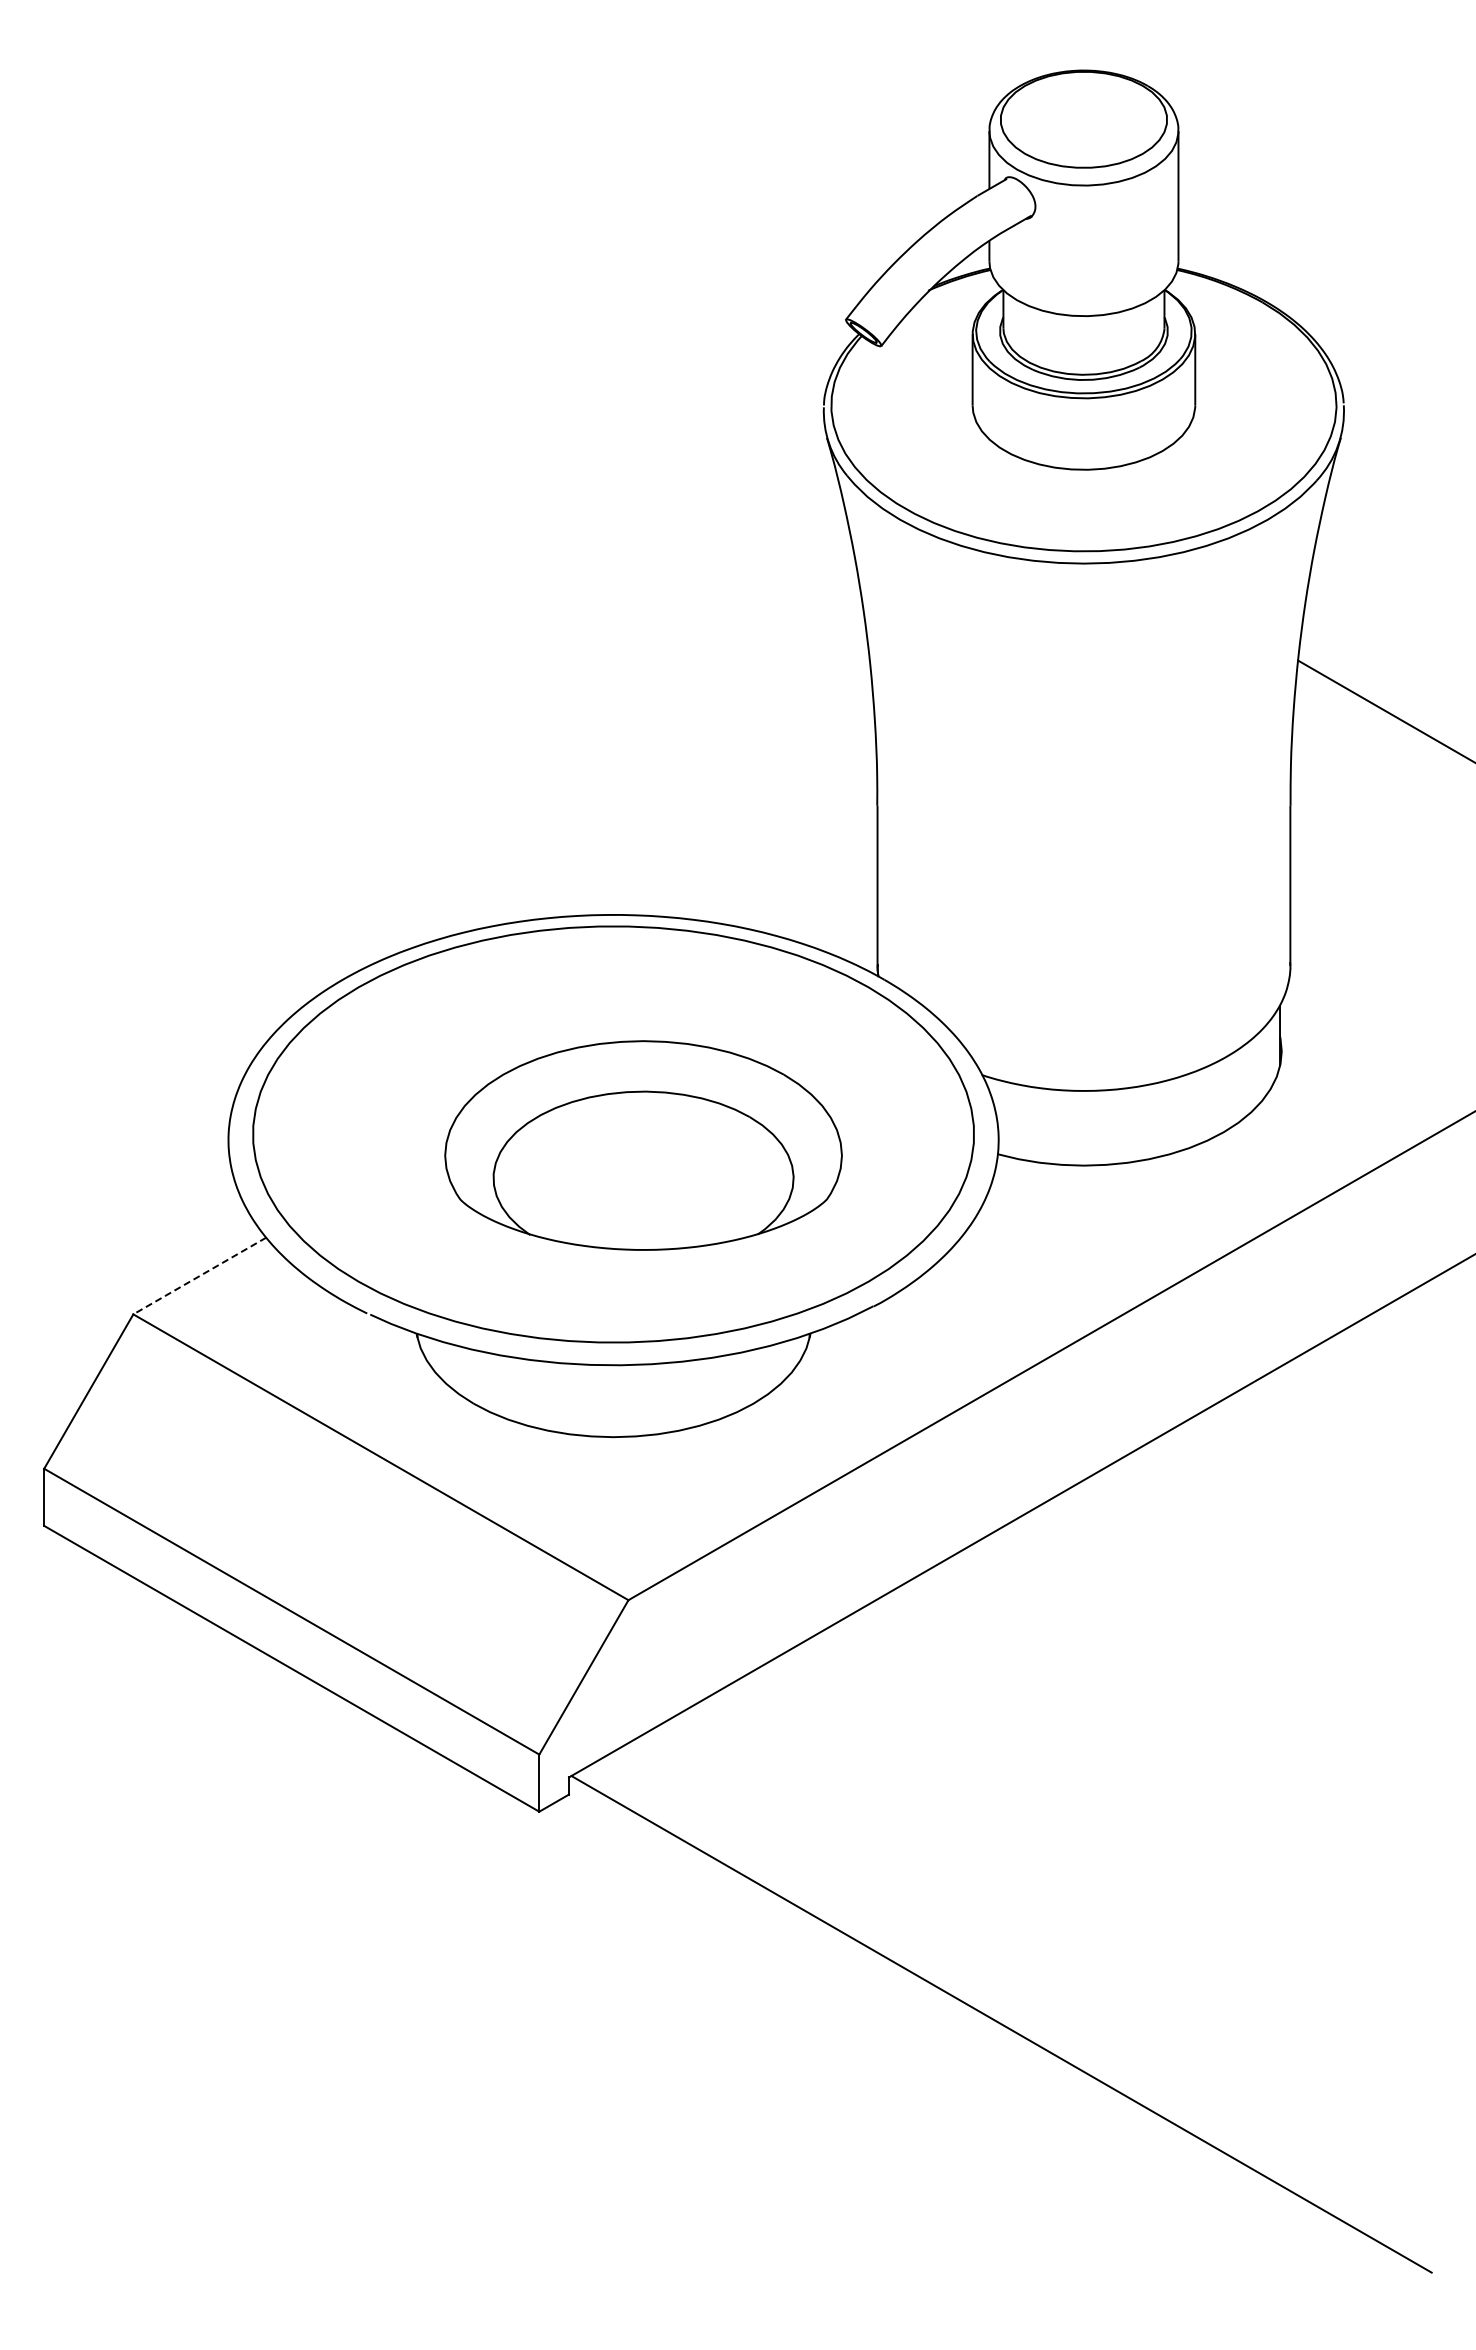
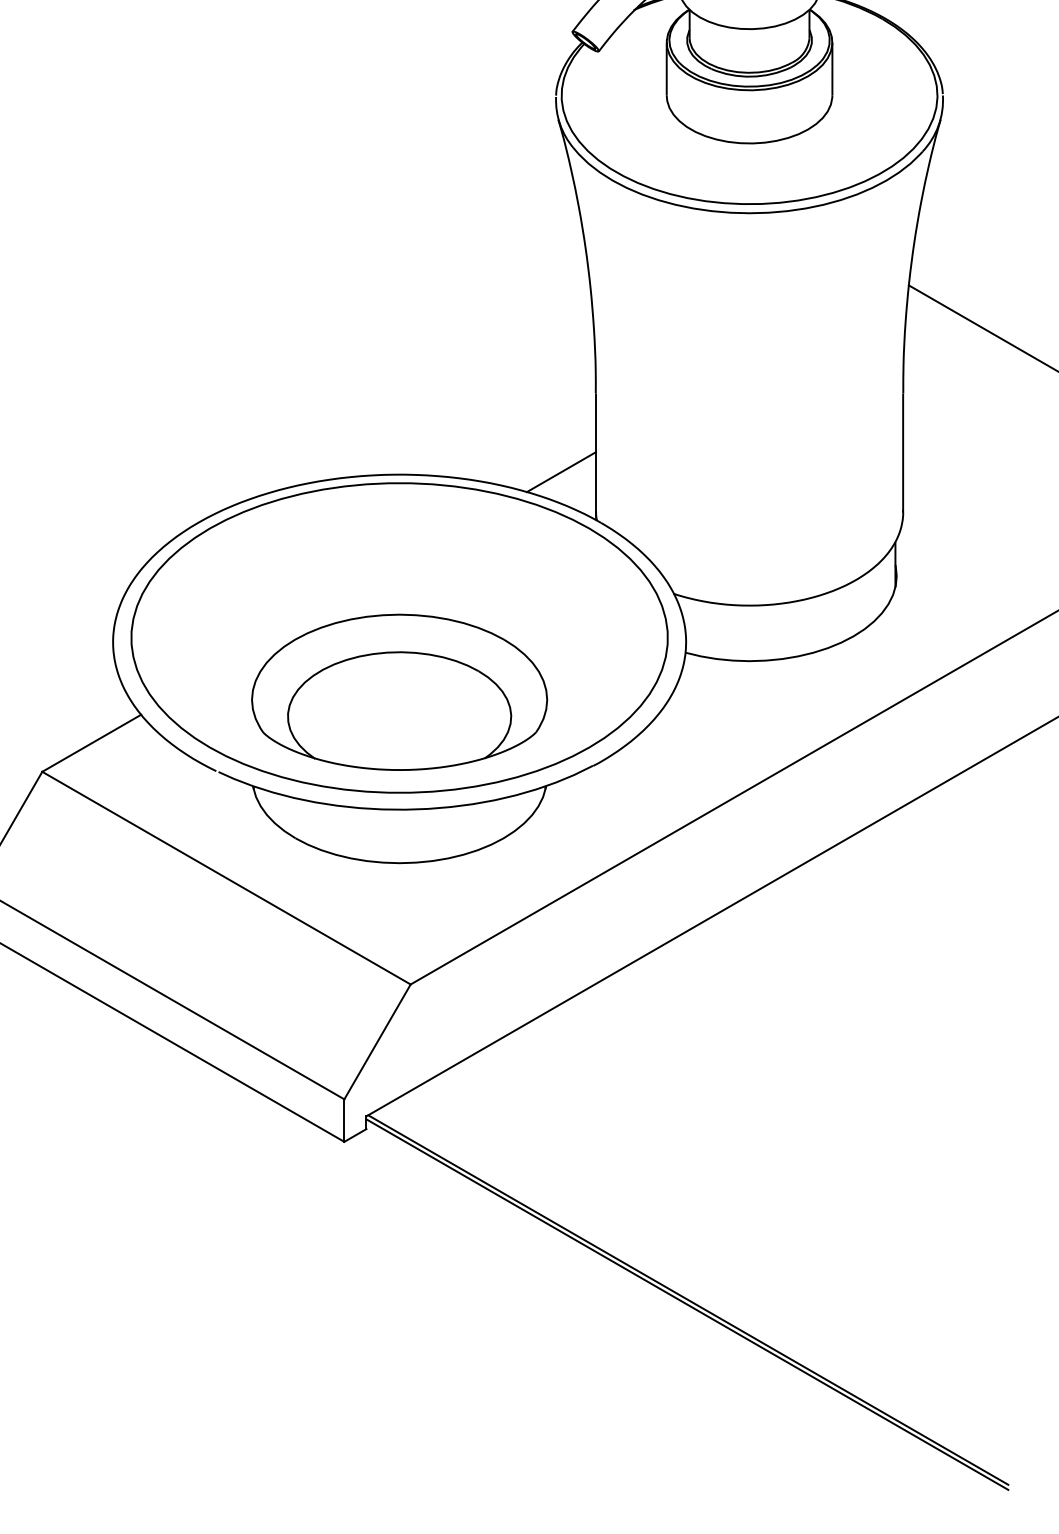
line: (830, 911) -> (561, 472), added
part: (643, 1145) -> (399, 692), moved
line: (199, 1276) -> (91, 743), dashed -> solid
line: (1000, 2030) -> (687, 1304), added

